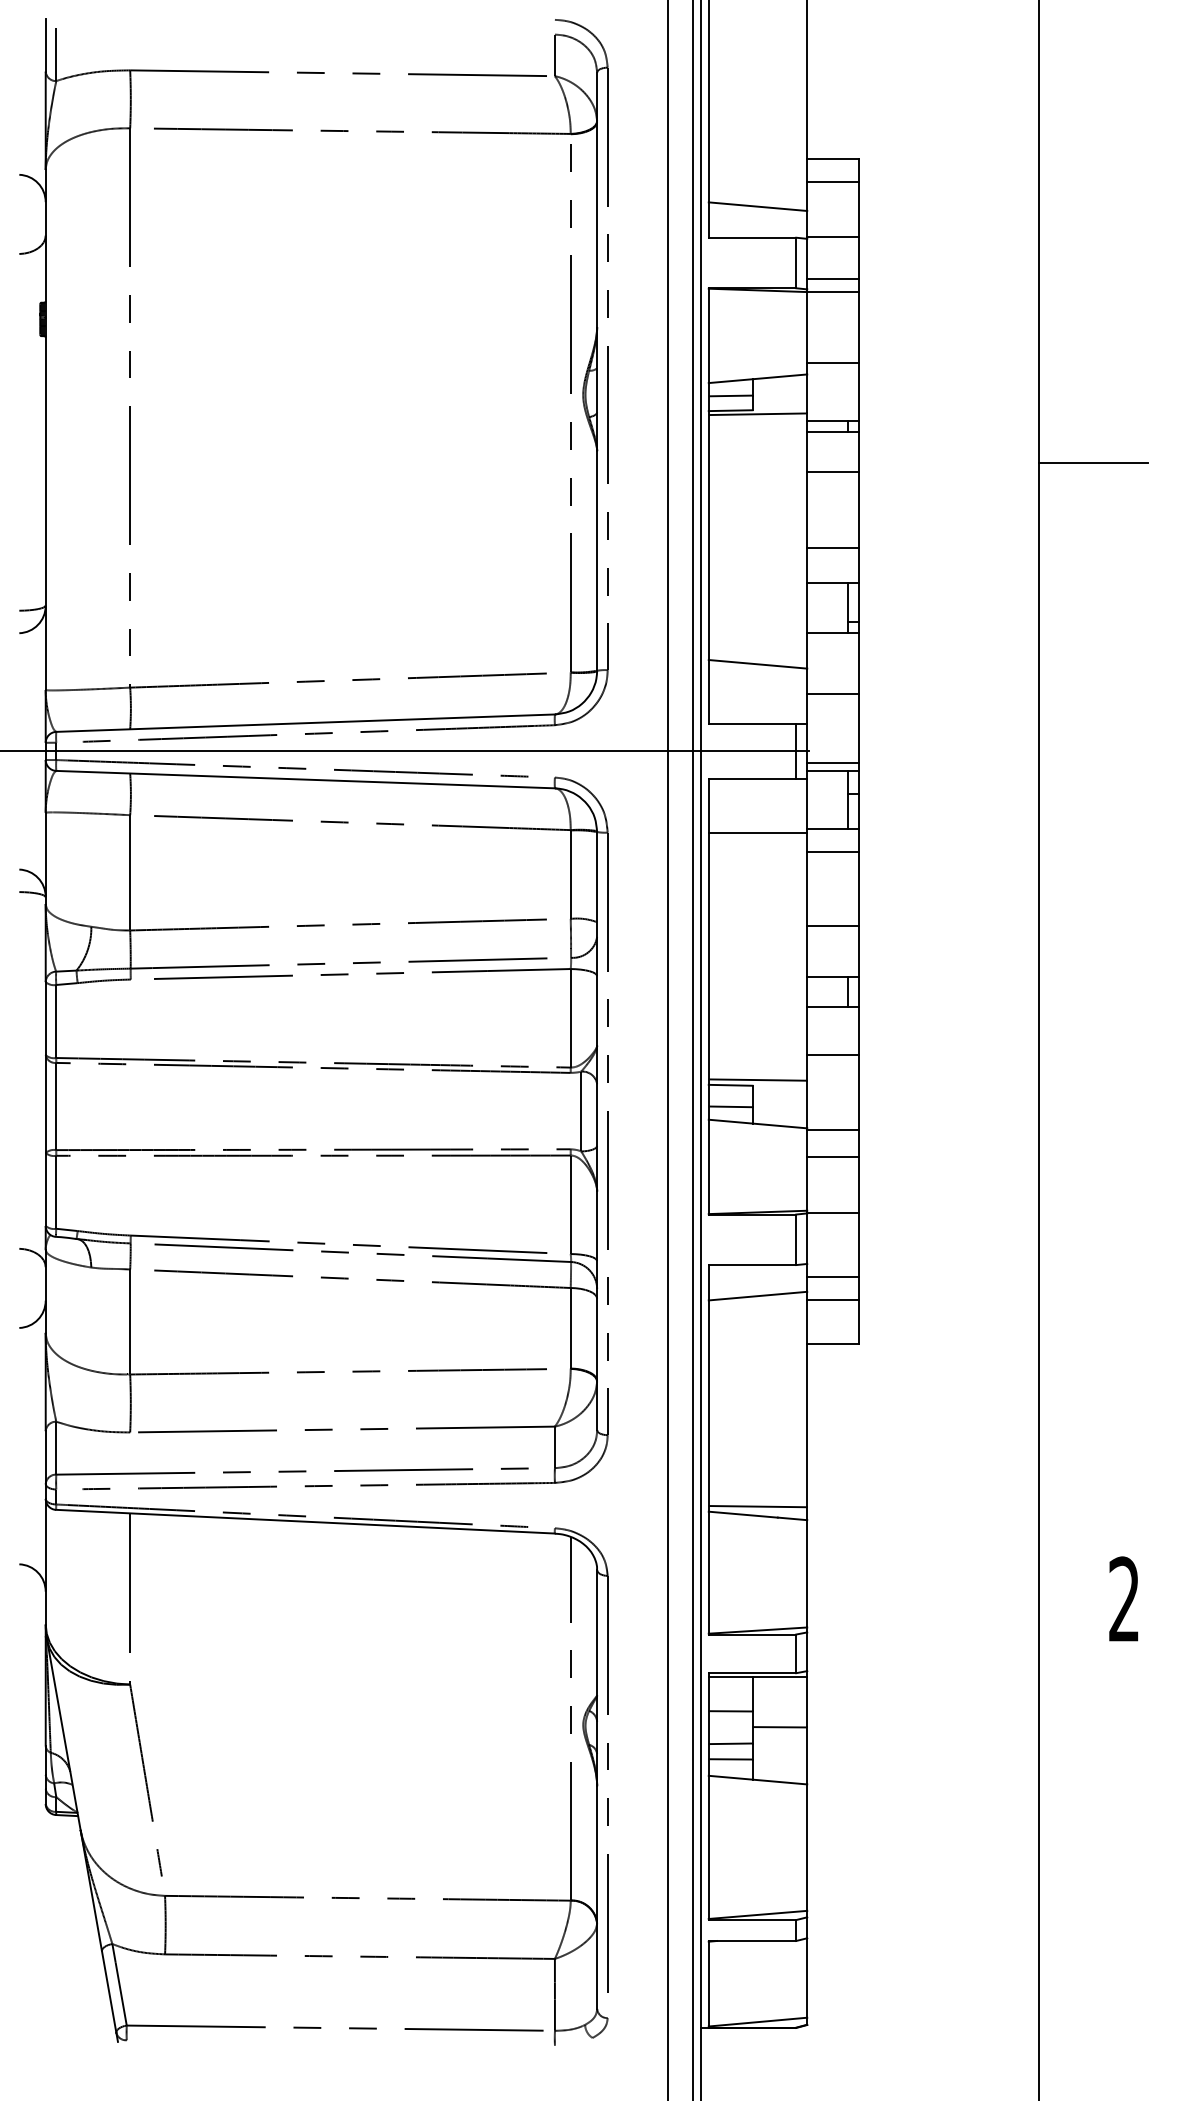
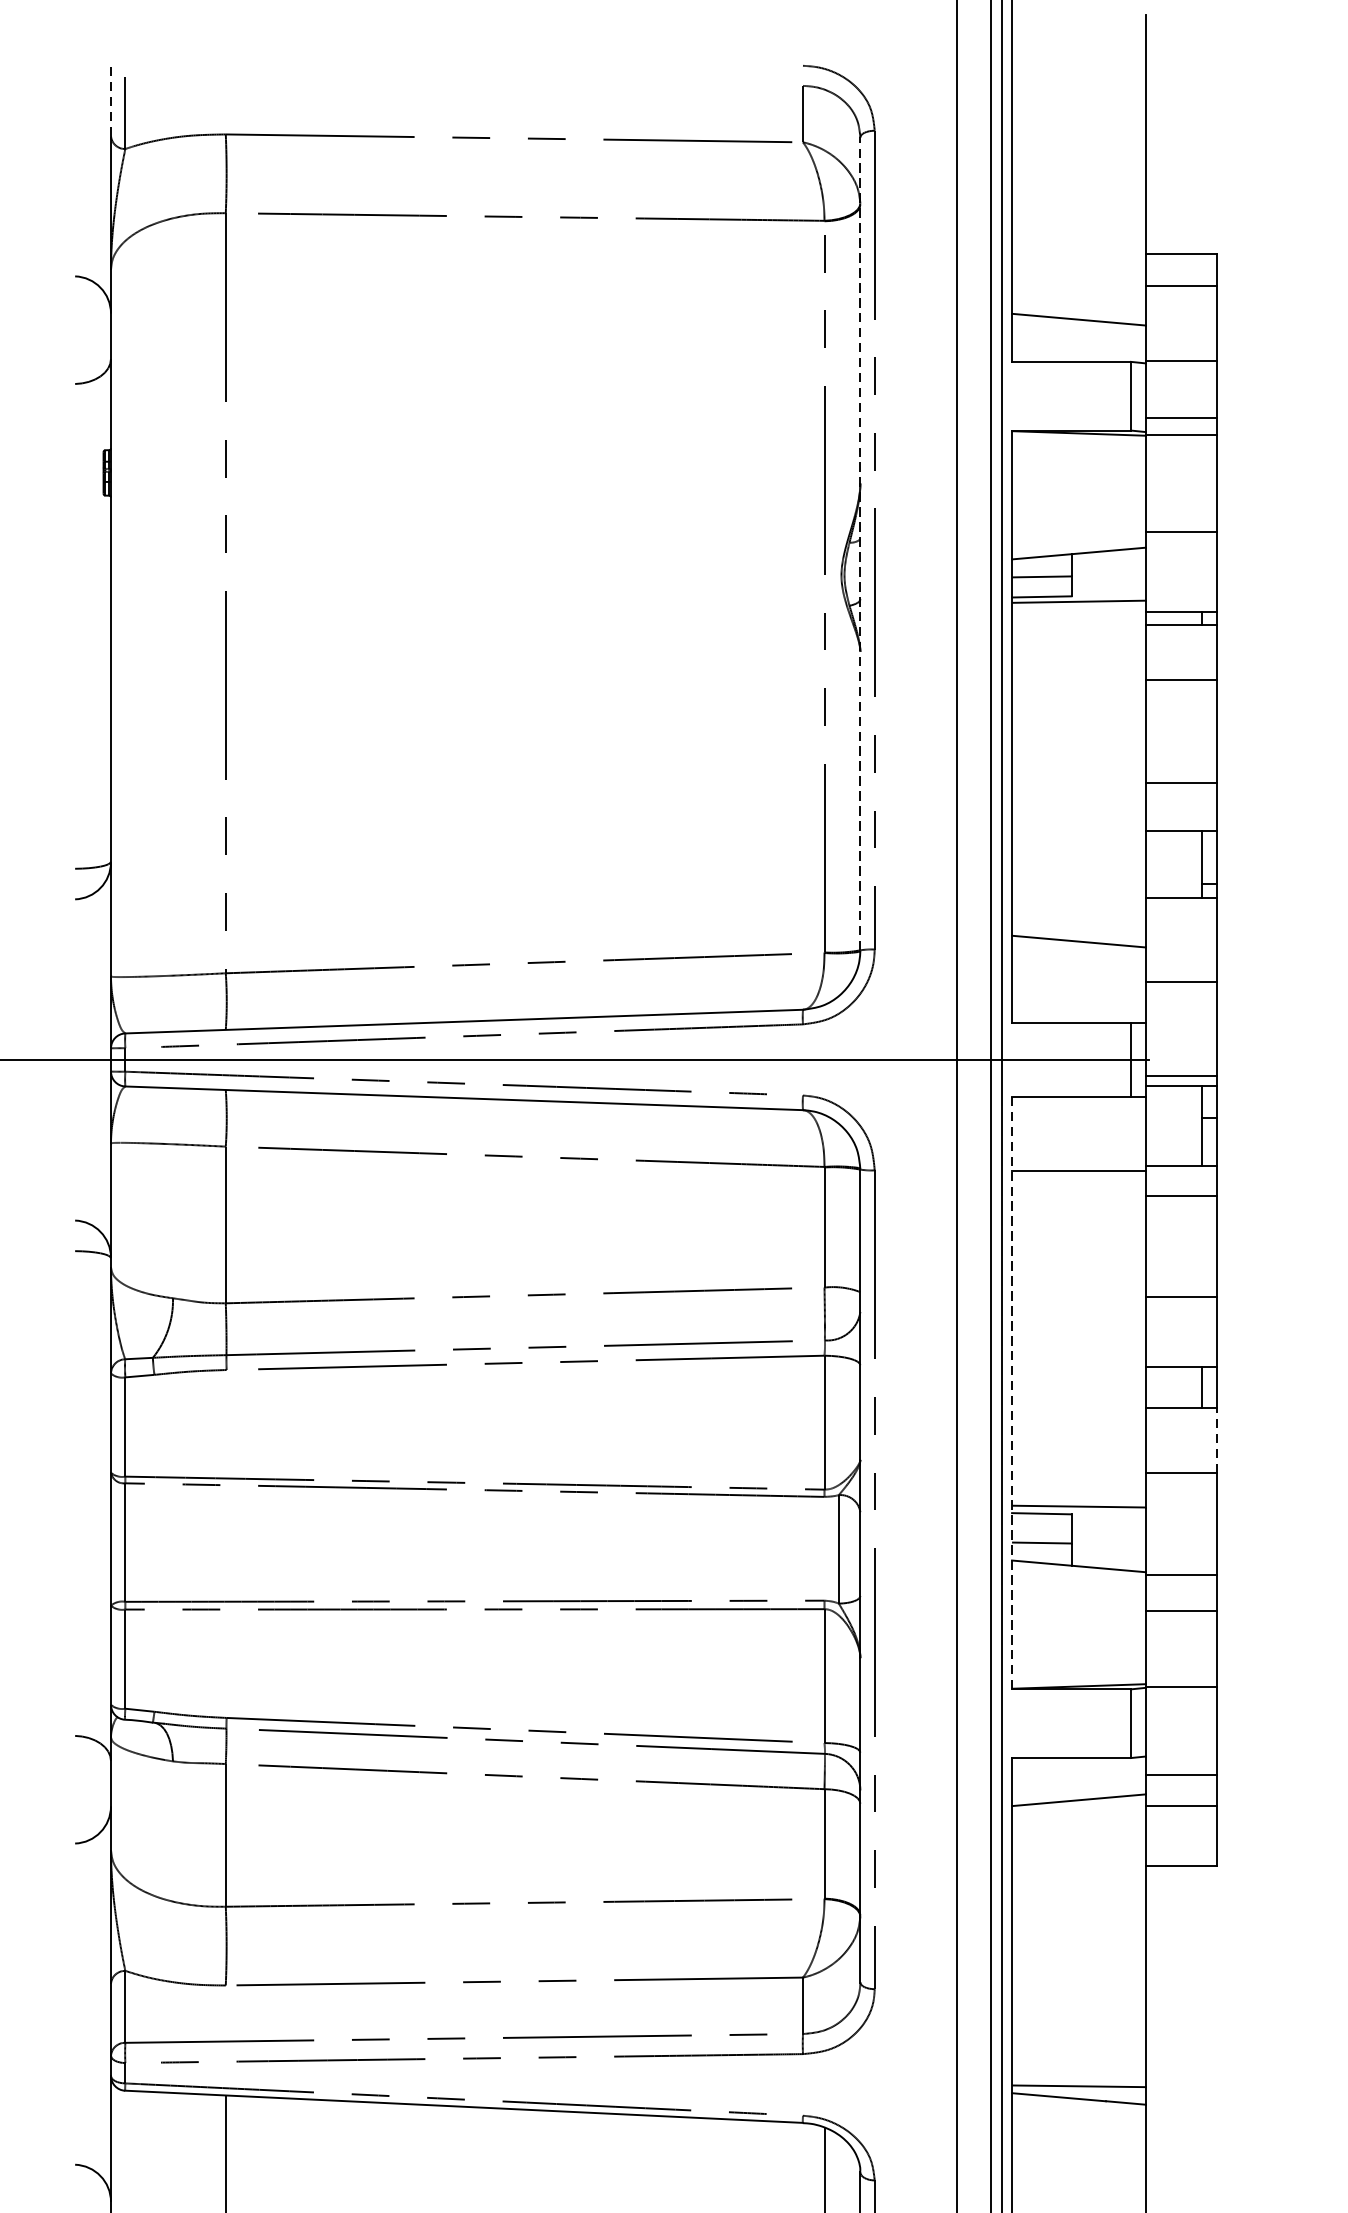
line: (45, 44) -> (110, 99), solid -> dashed
line: (597, 371) -> (860, 543), solid -> dashed
line: (708, 996) -> (1011, 1393), solid -> dashed
line: (859, 1030) -> (1216, 1439), solid -> dashed

